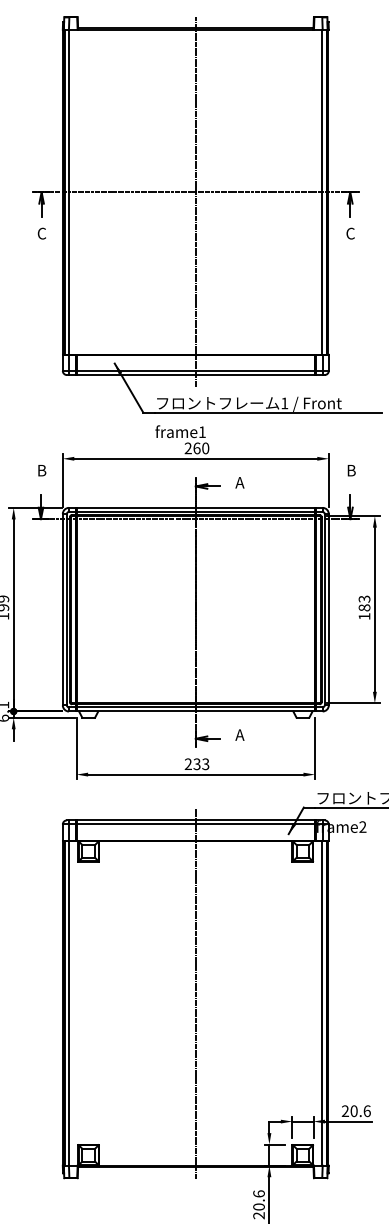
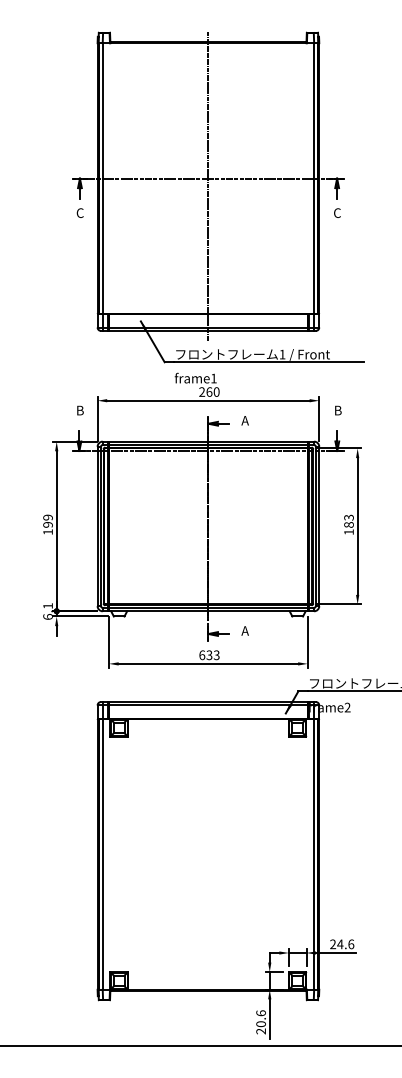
text: (188, 764) -> (202, 655), 233 -> 633
line: (195, 993) -> (208, 846), removed
text: (354, 1111) -> (340, 944), 20.6 -> 24.6

